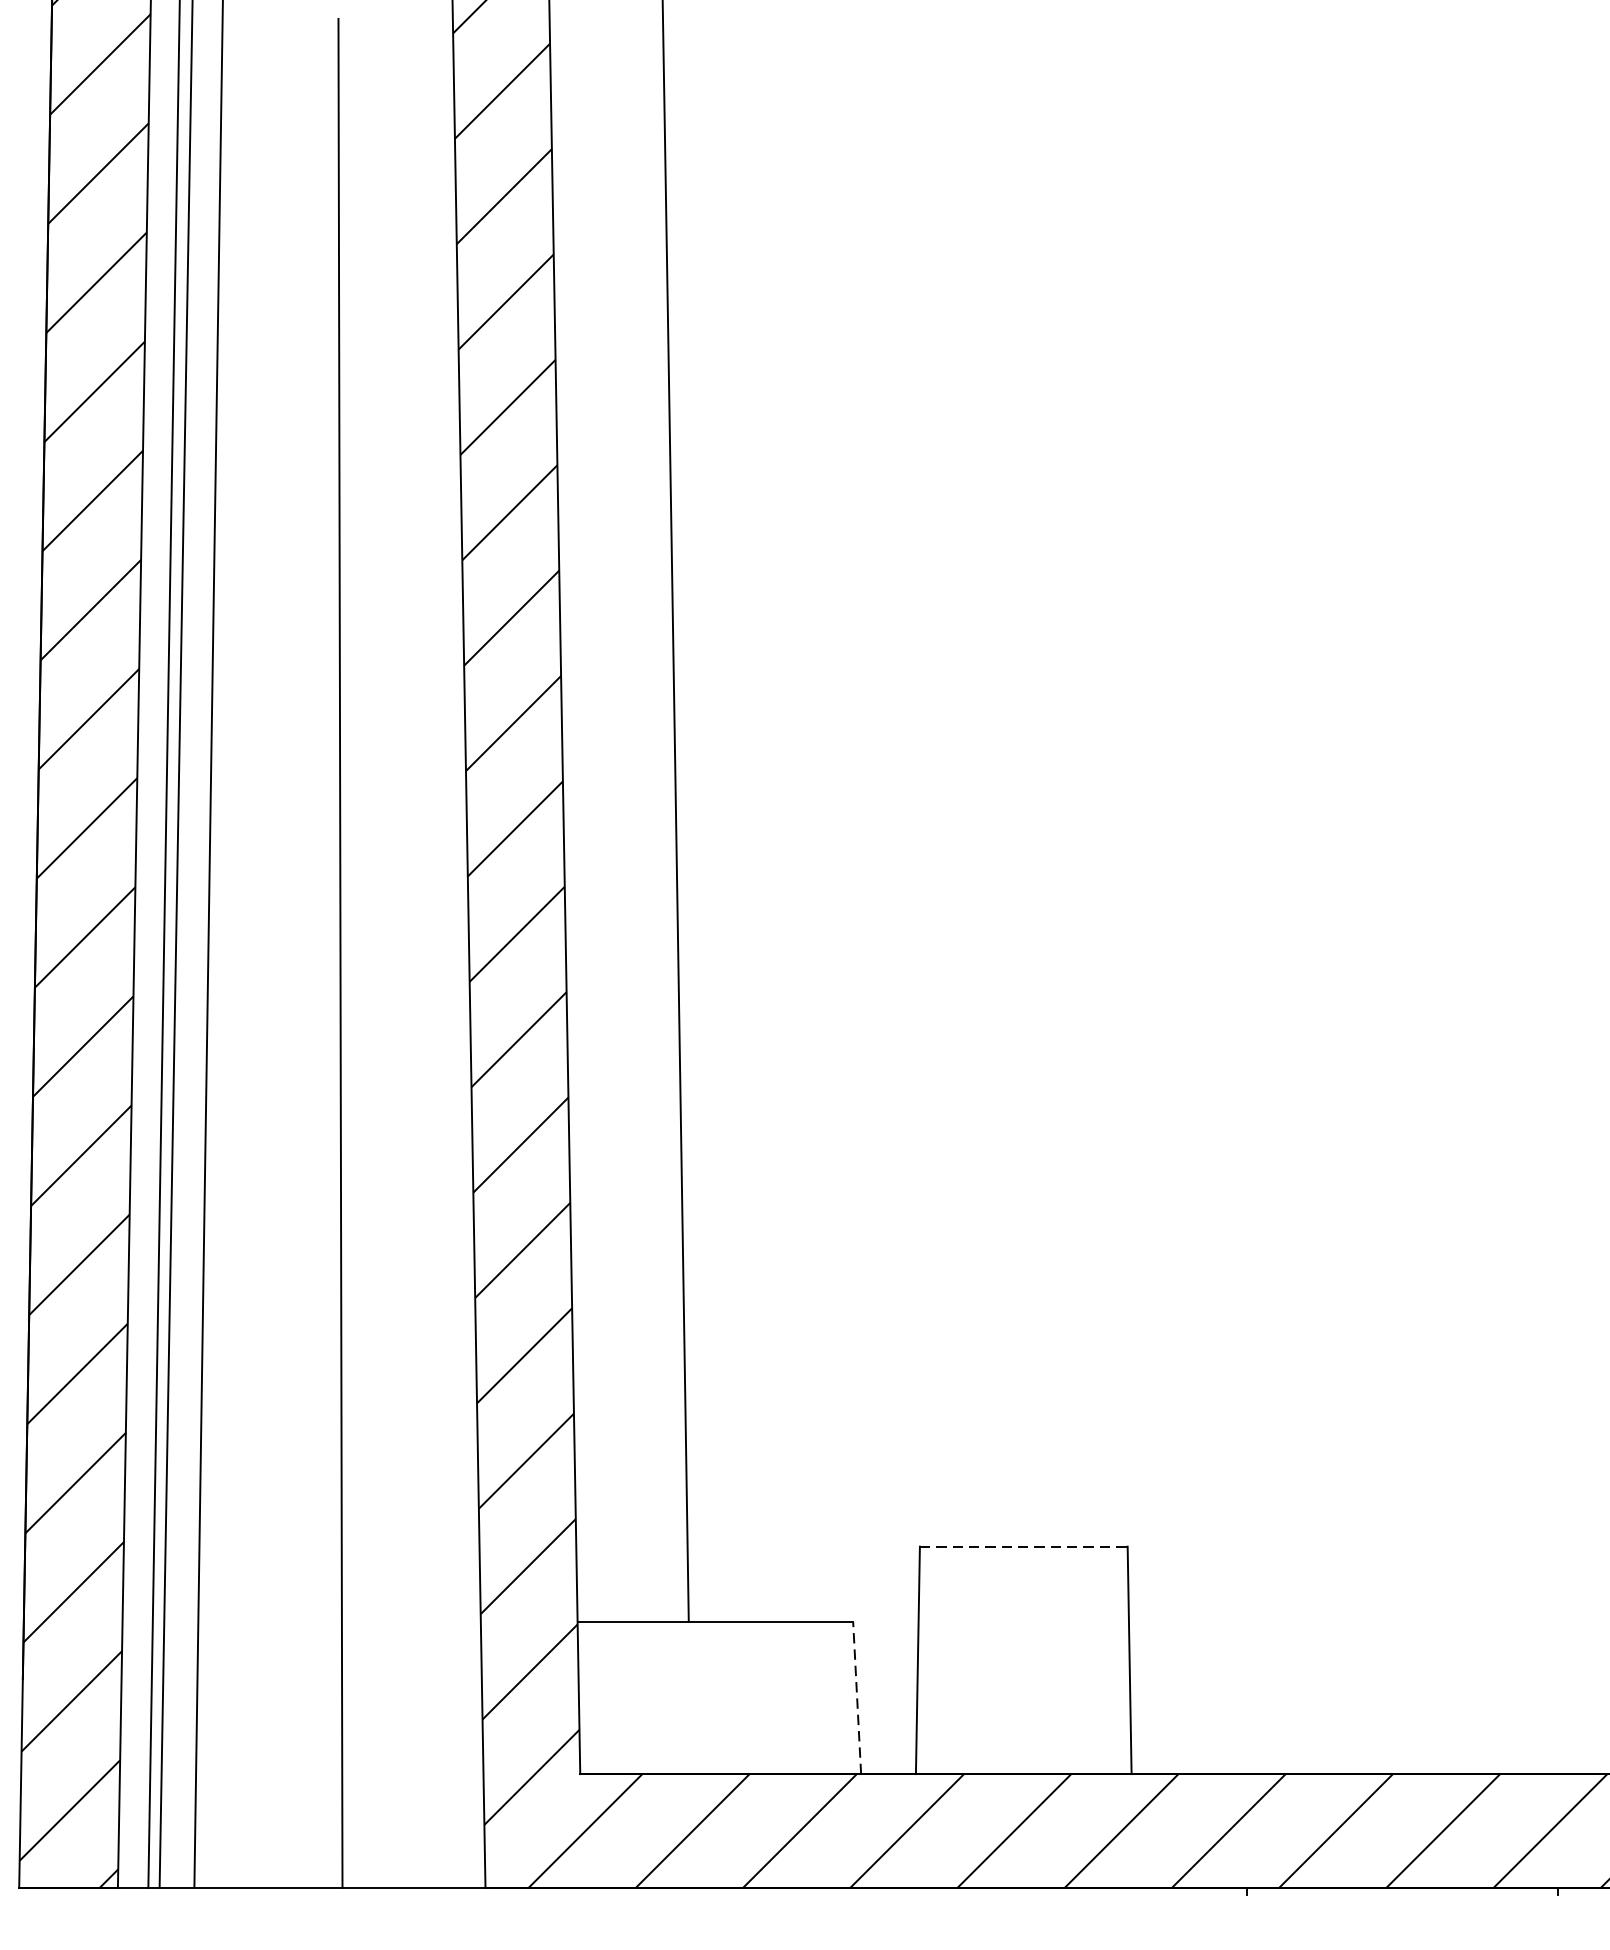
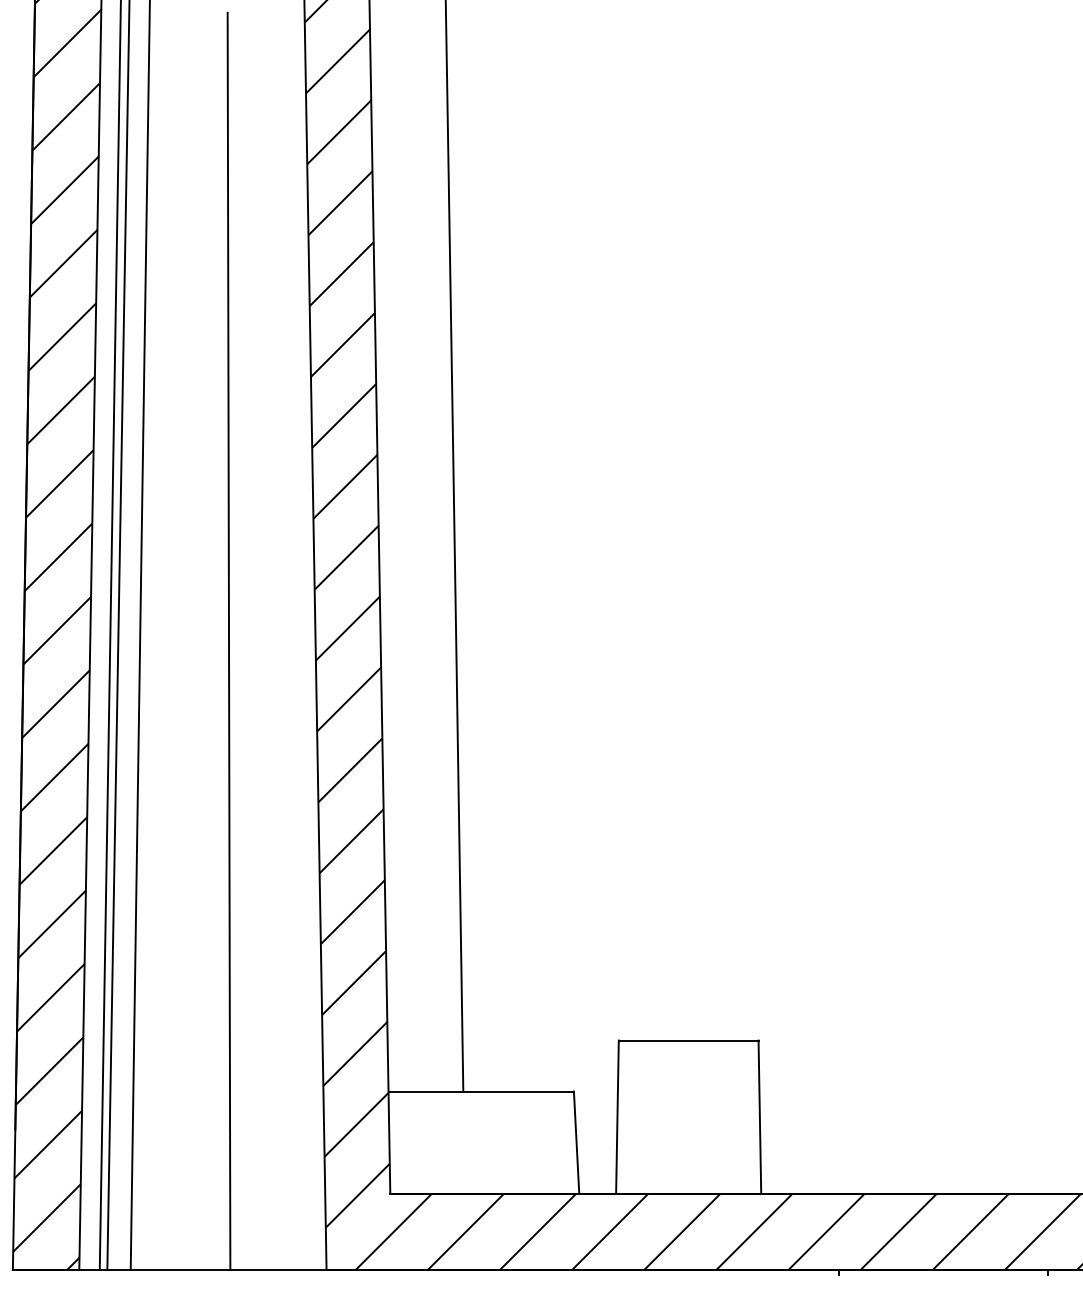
line: (1023, 1546) -> (688, 1040), dashed -> solid
line: (857, 1698) -> (576, 1142), dashed -> solid

